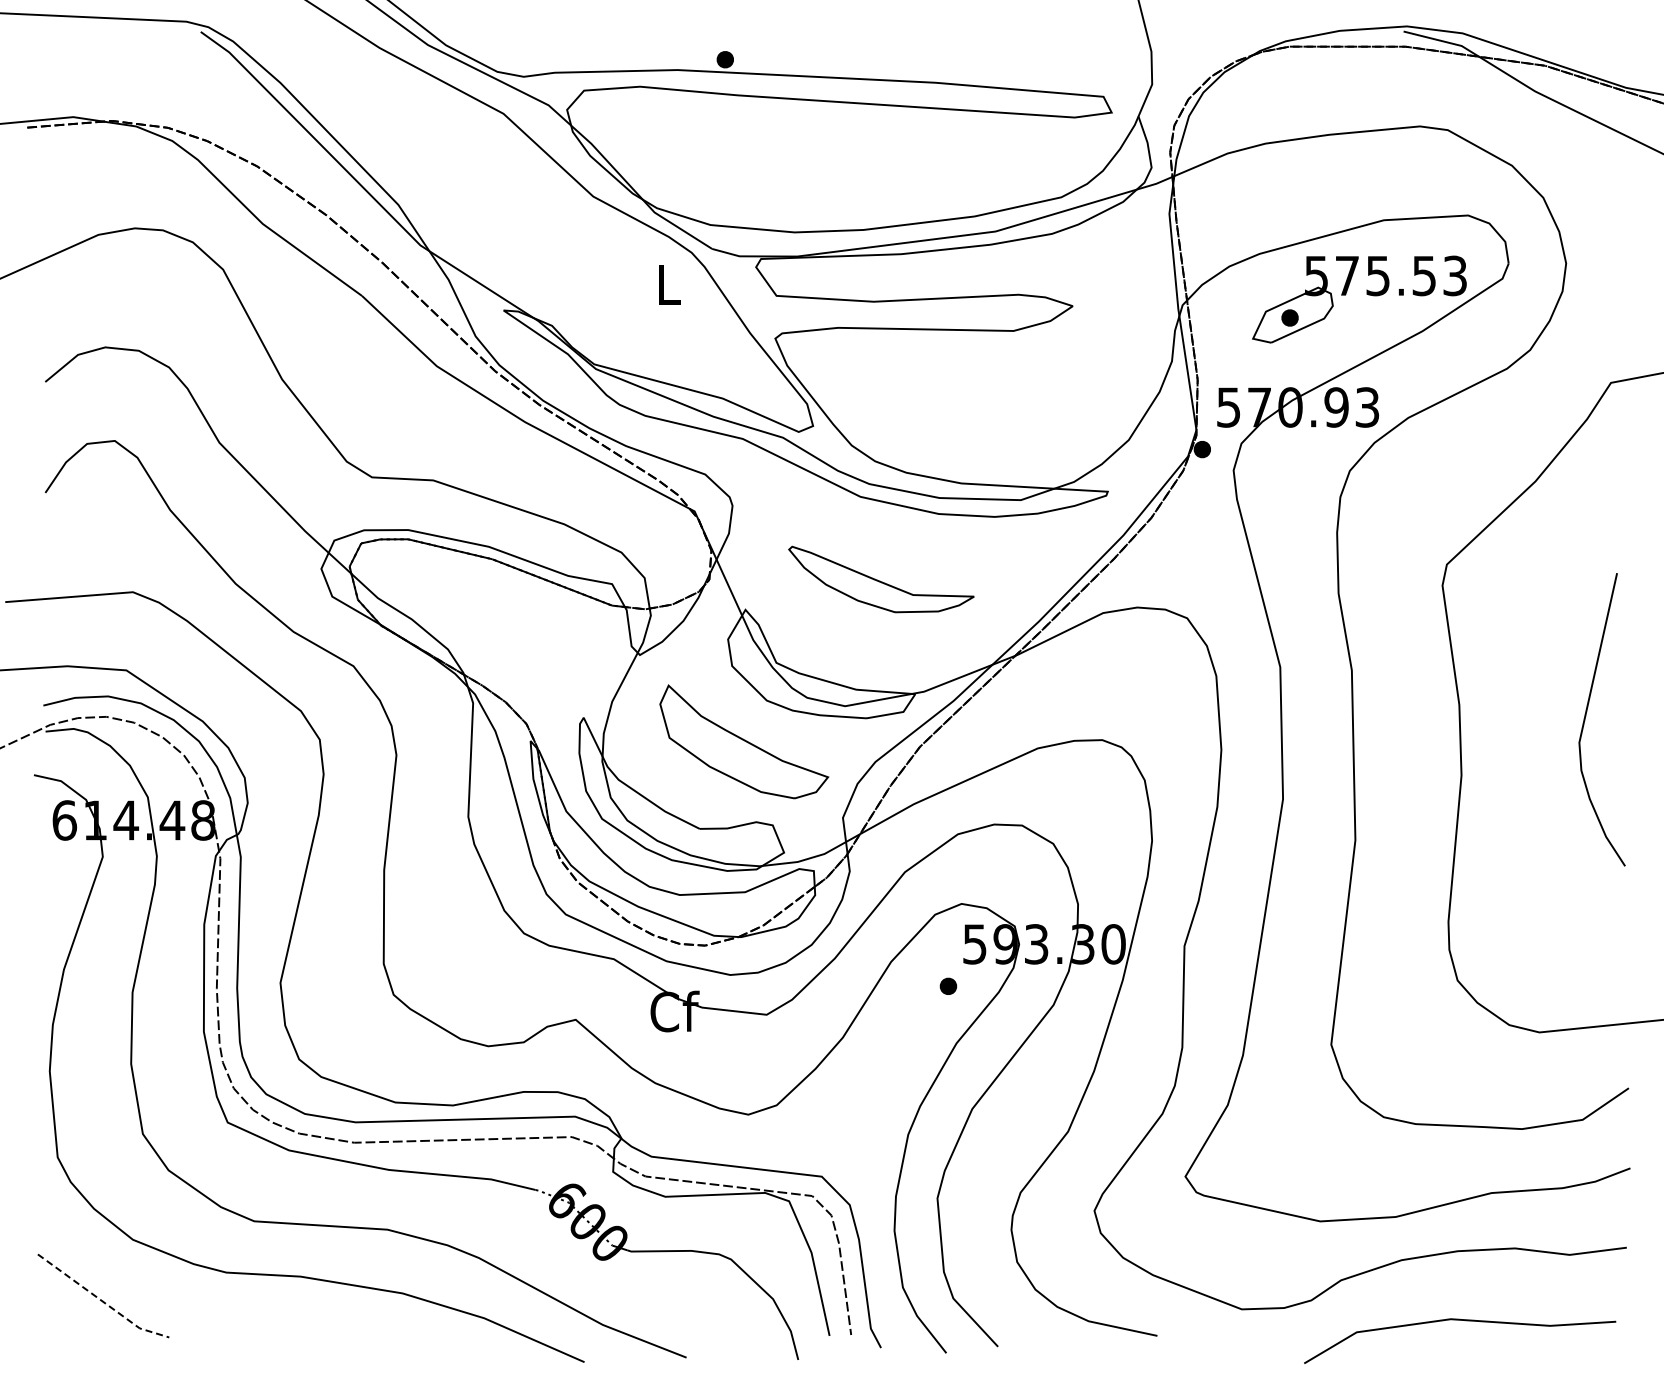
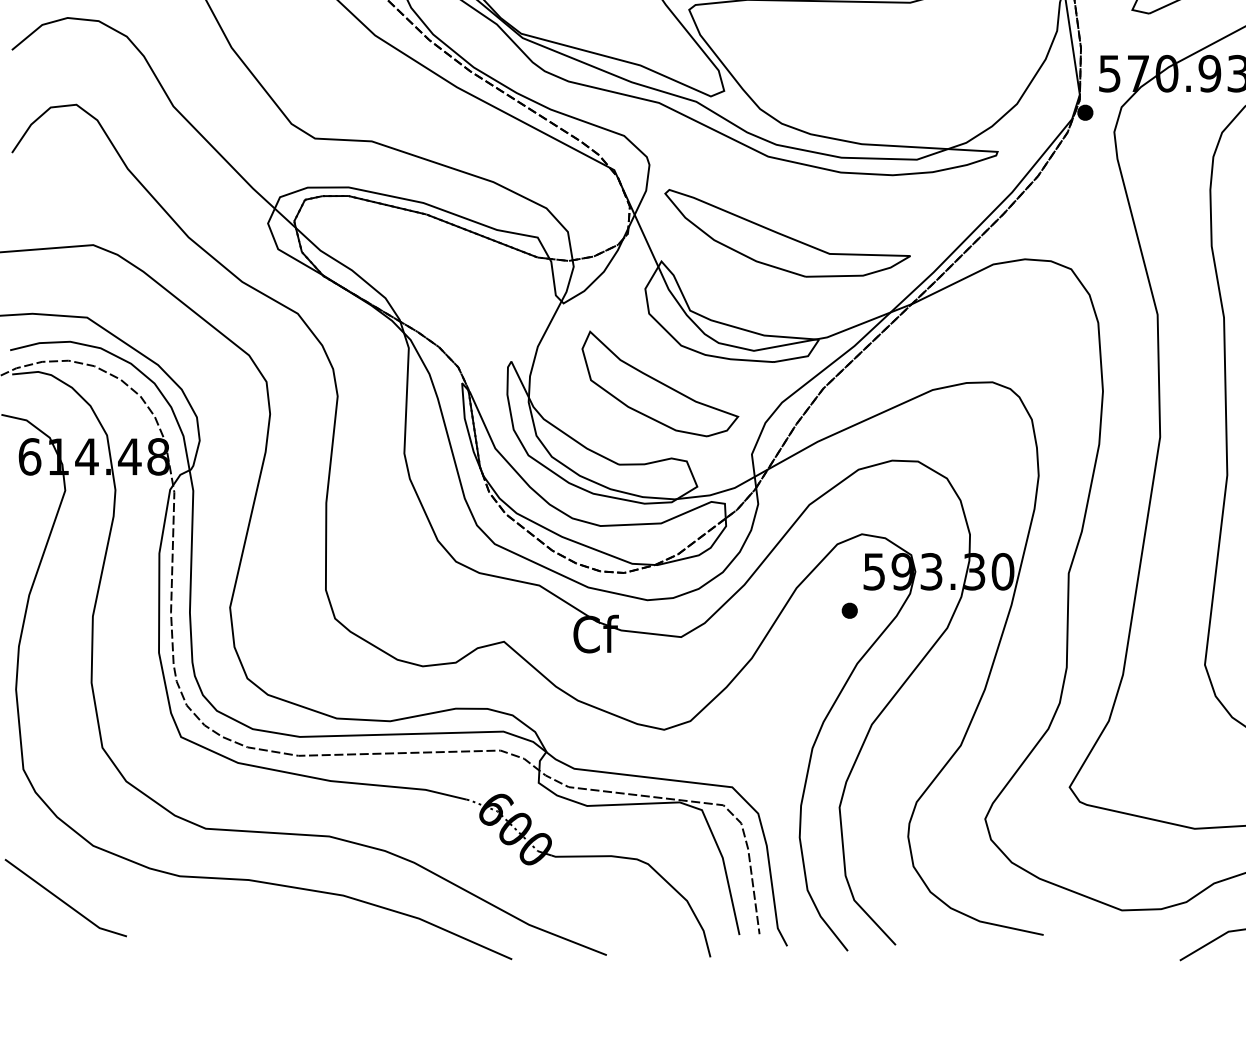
part: (881, 579) -> (787, 233), size x1.43
line: (102, 1301) -> (64, 903), dashed -> solid

